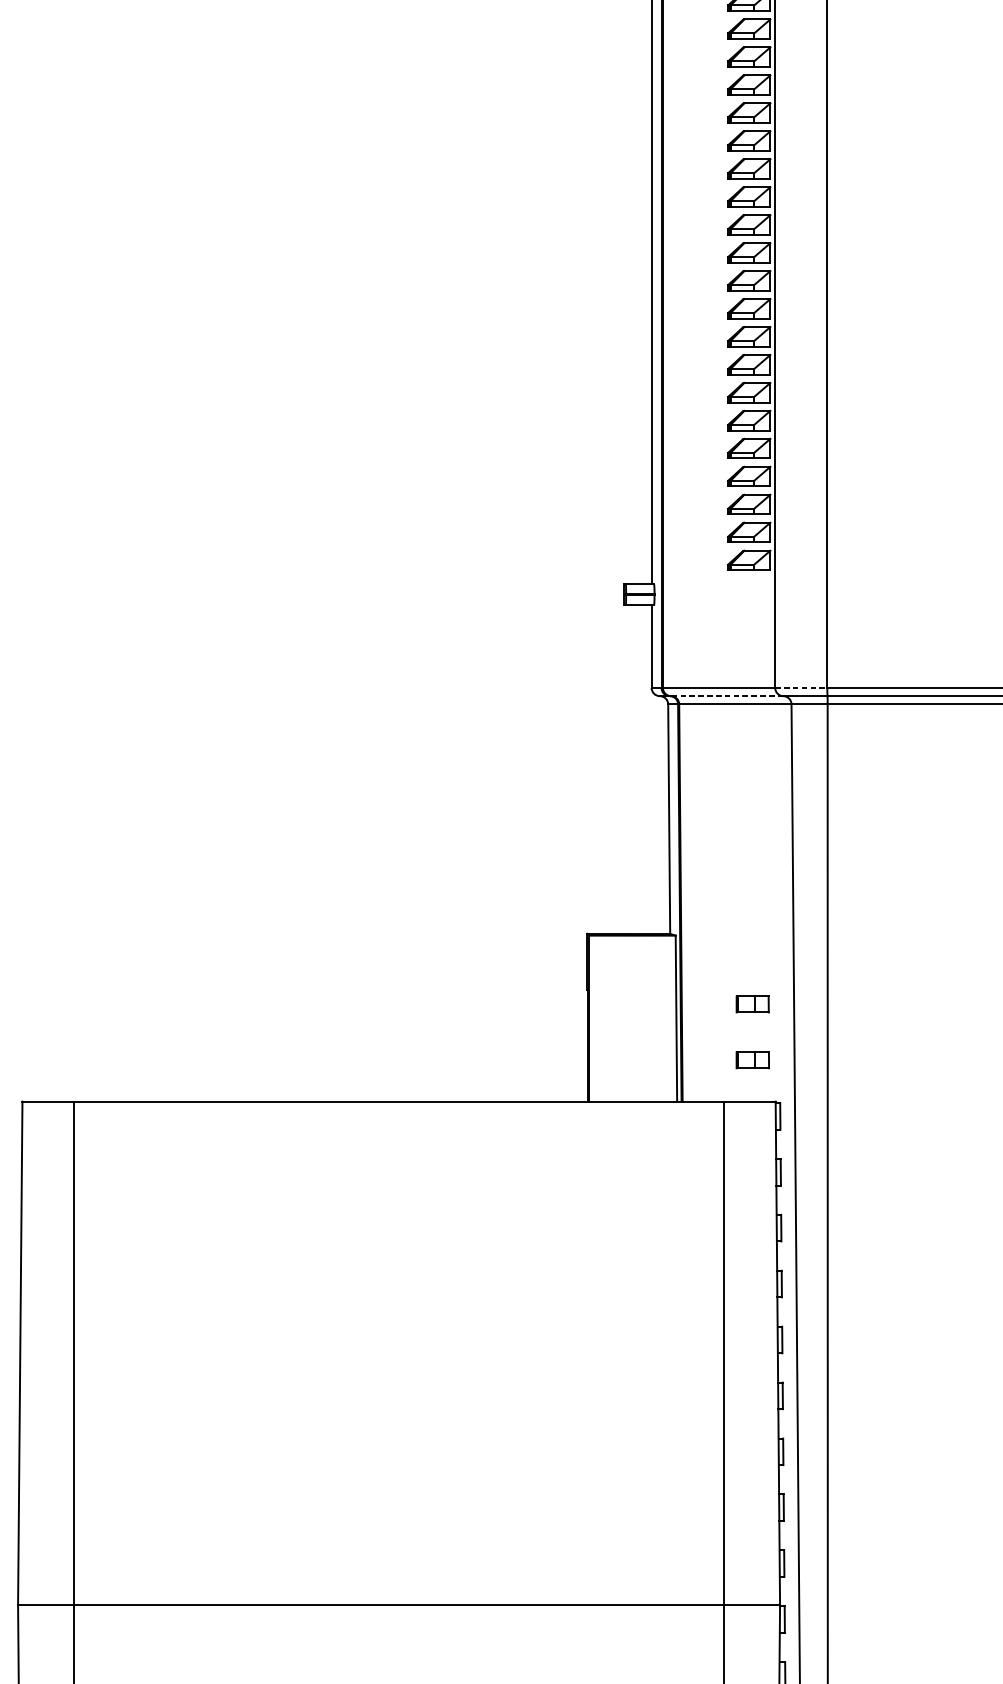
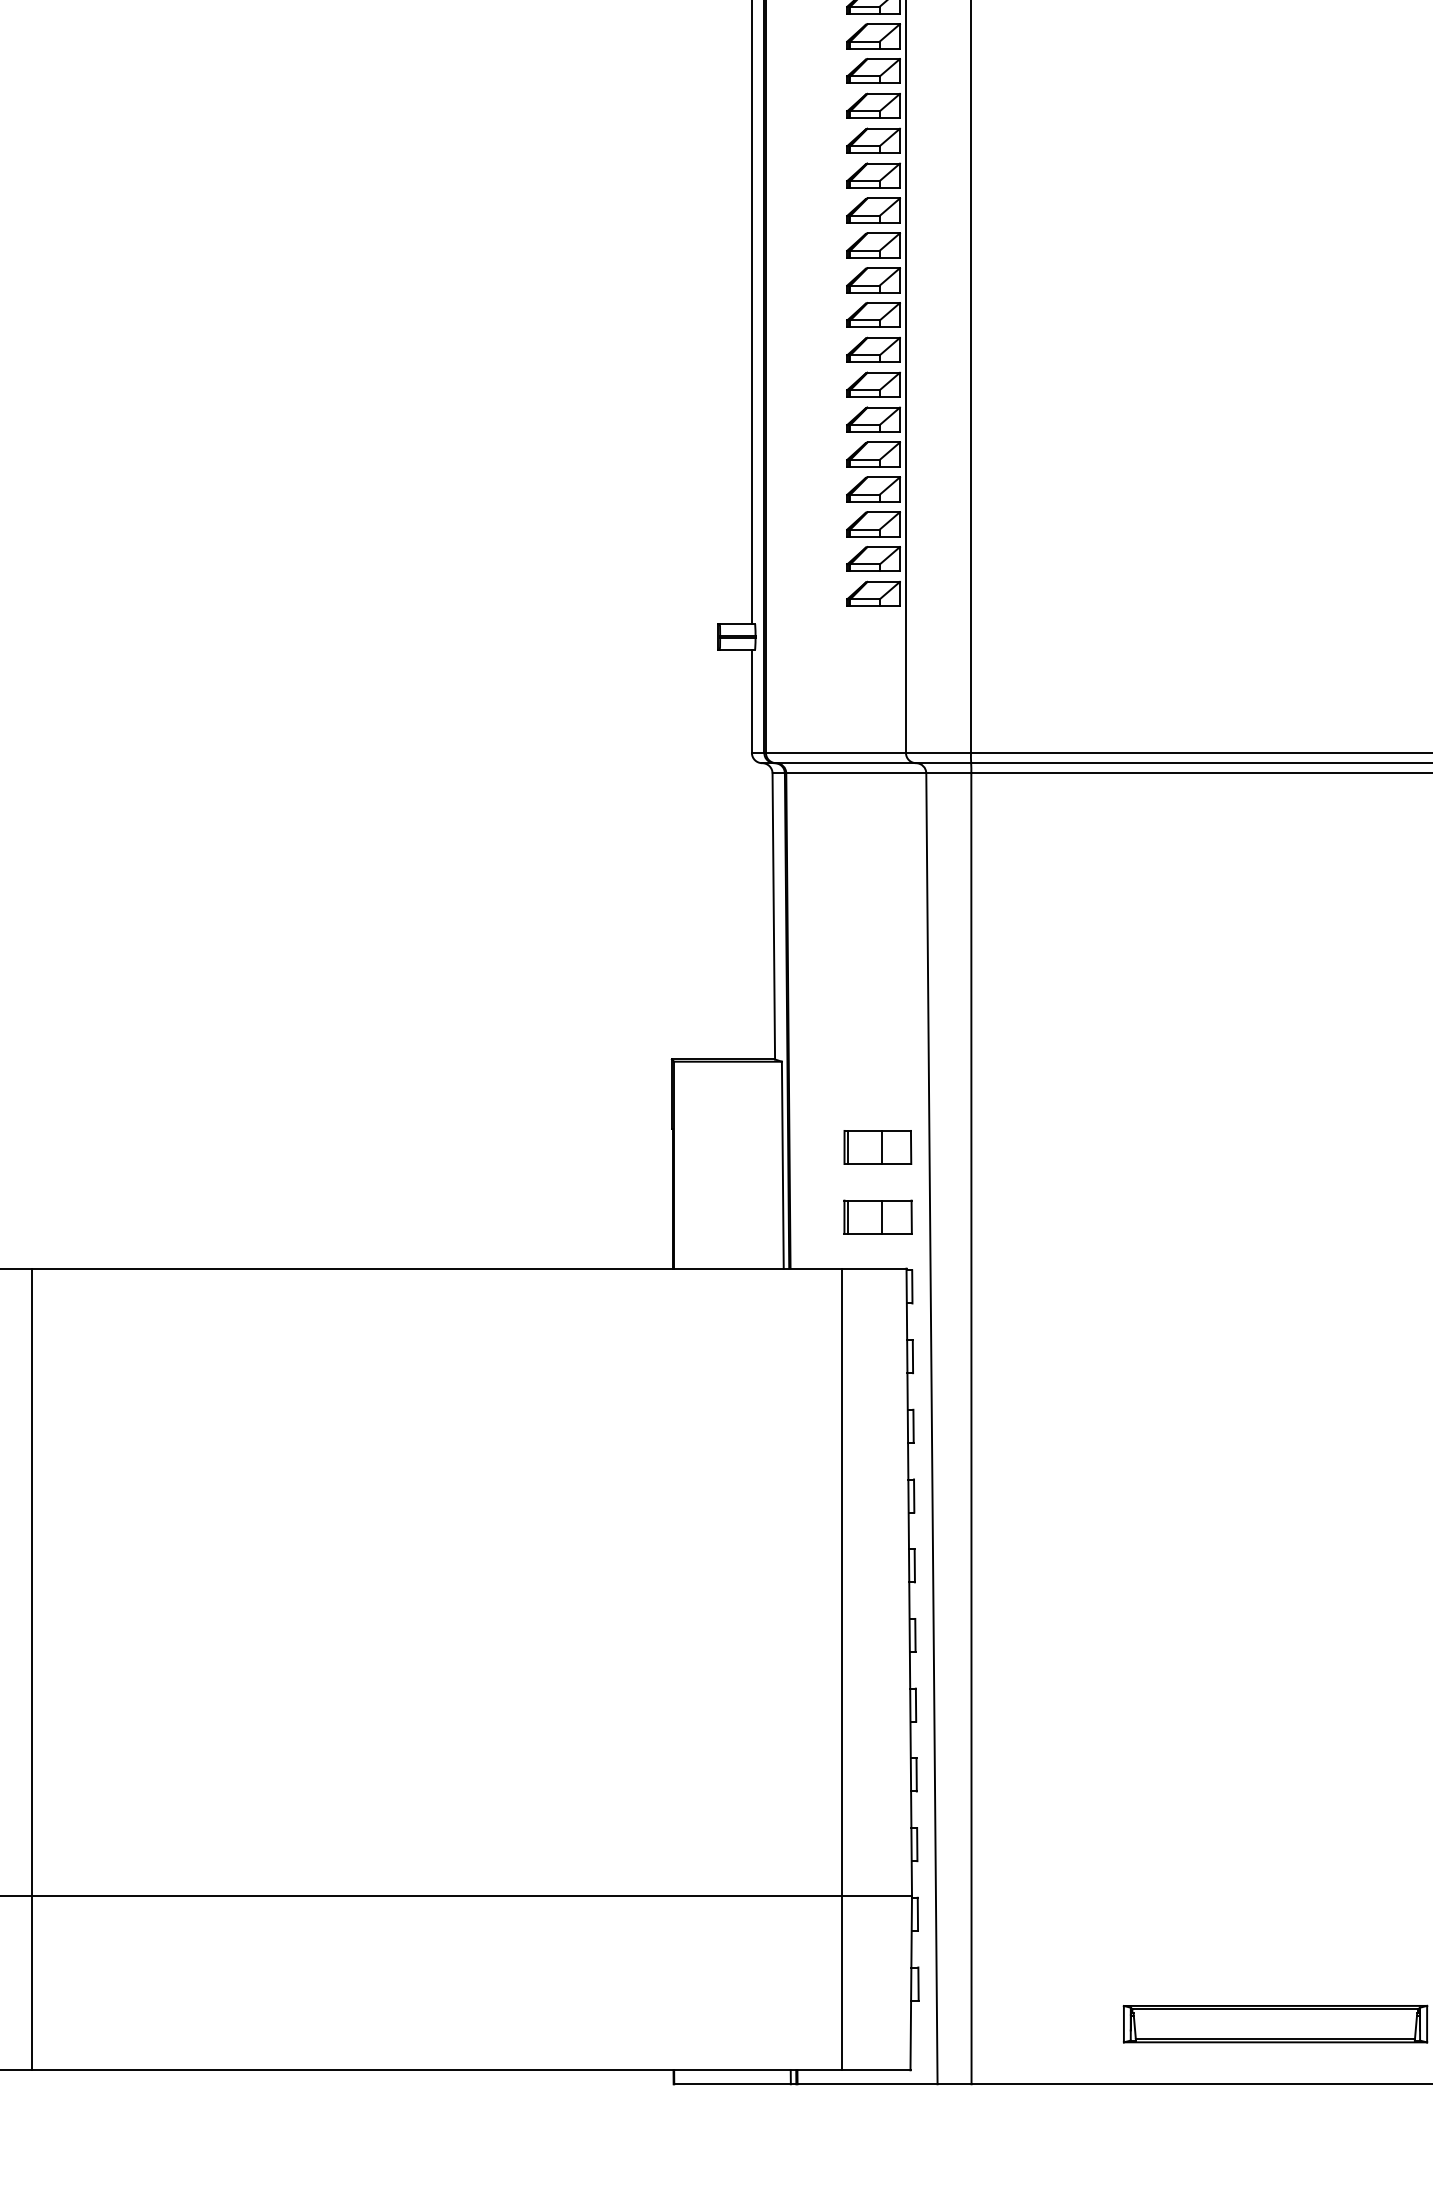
line: (801, 687) -> (938, 752), dashed -> solid
line: (726, 696) -> (845, 763), dashed -> solid
part: (752, 1004) -> (877, 1147), size x1.67
part: (752, 1059) -> (877, 1216), size x1.67

